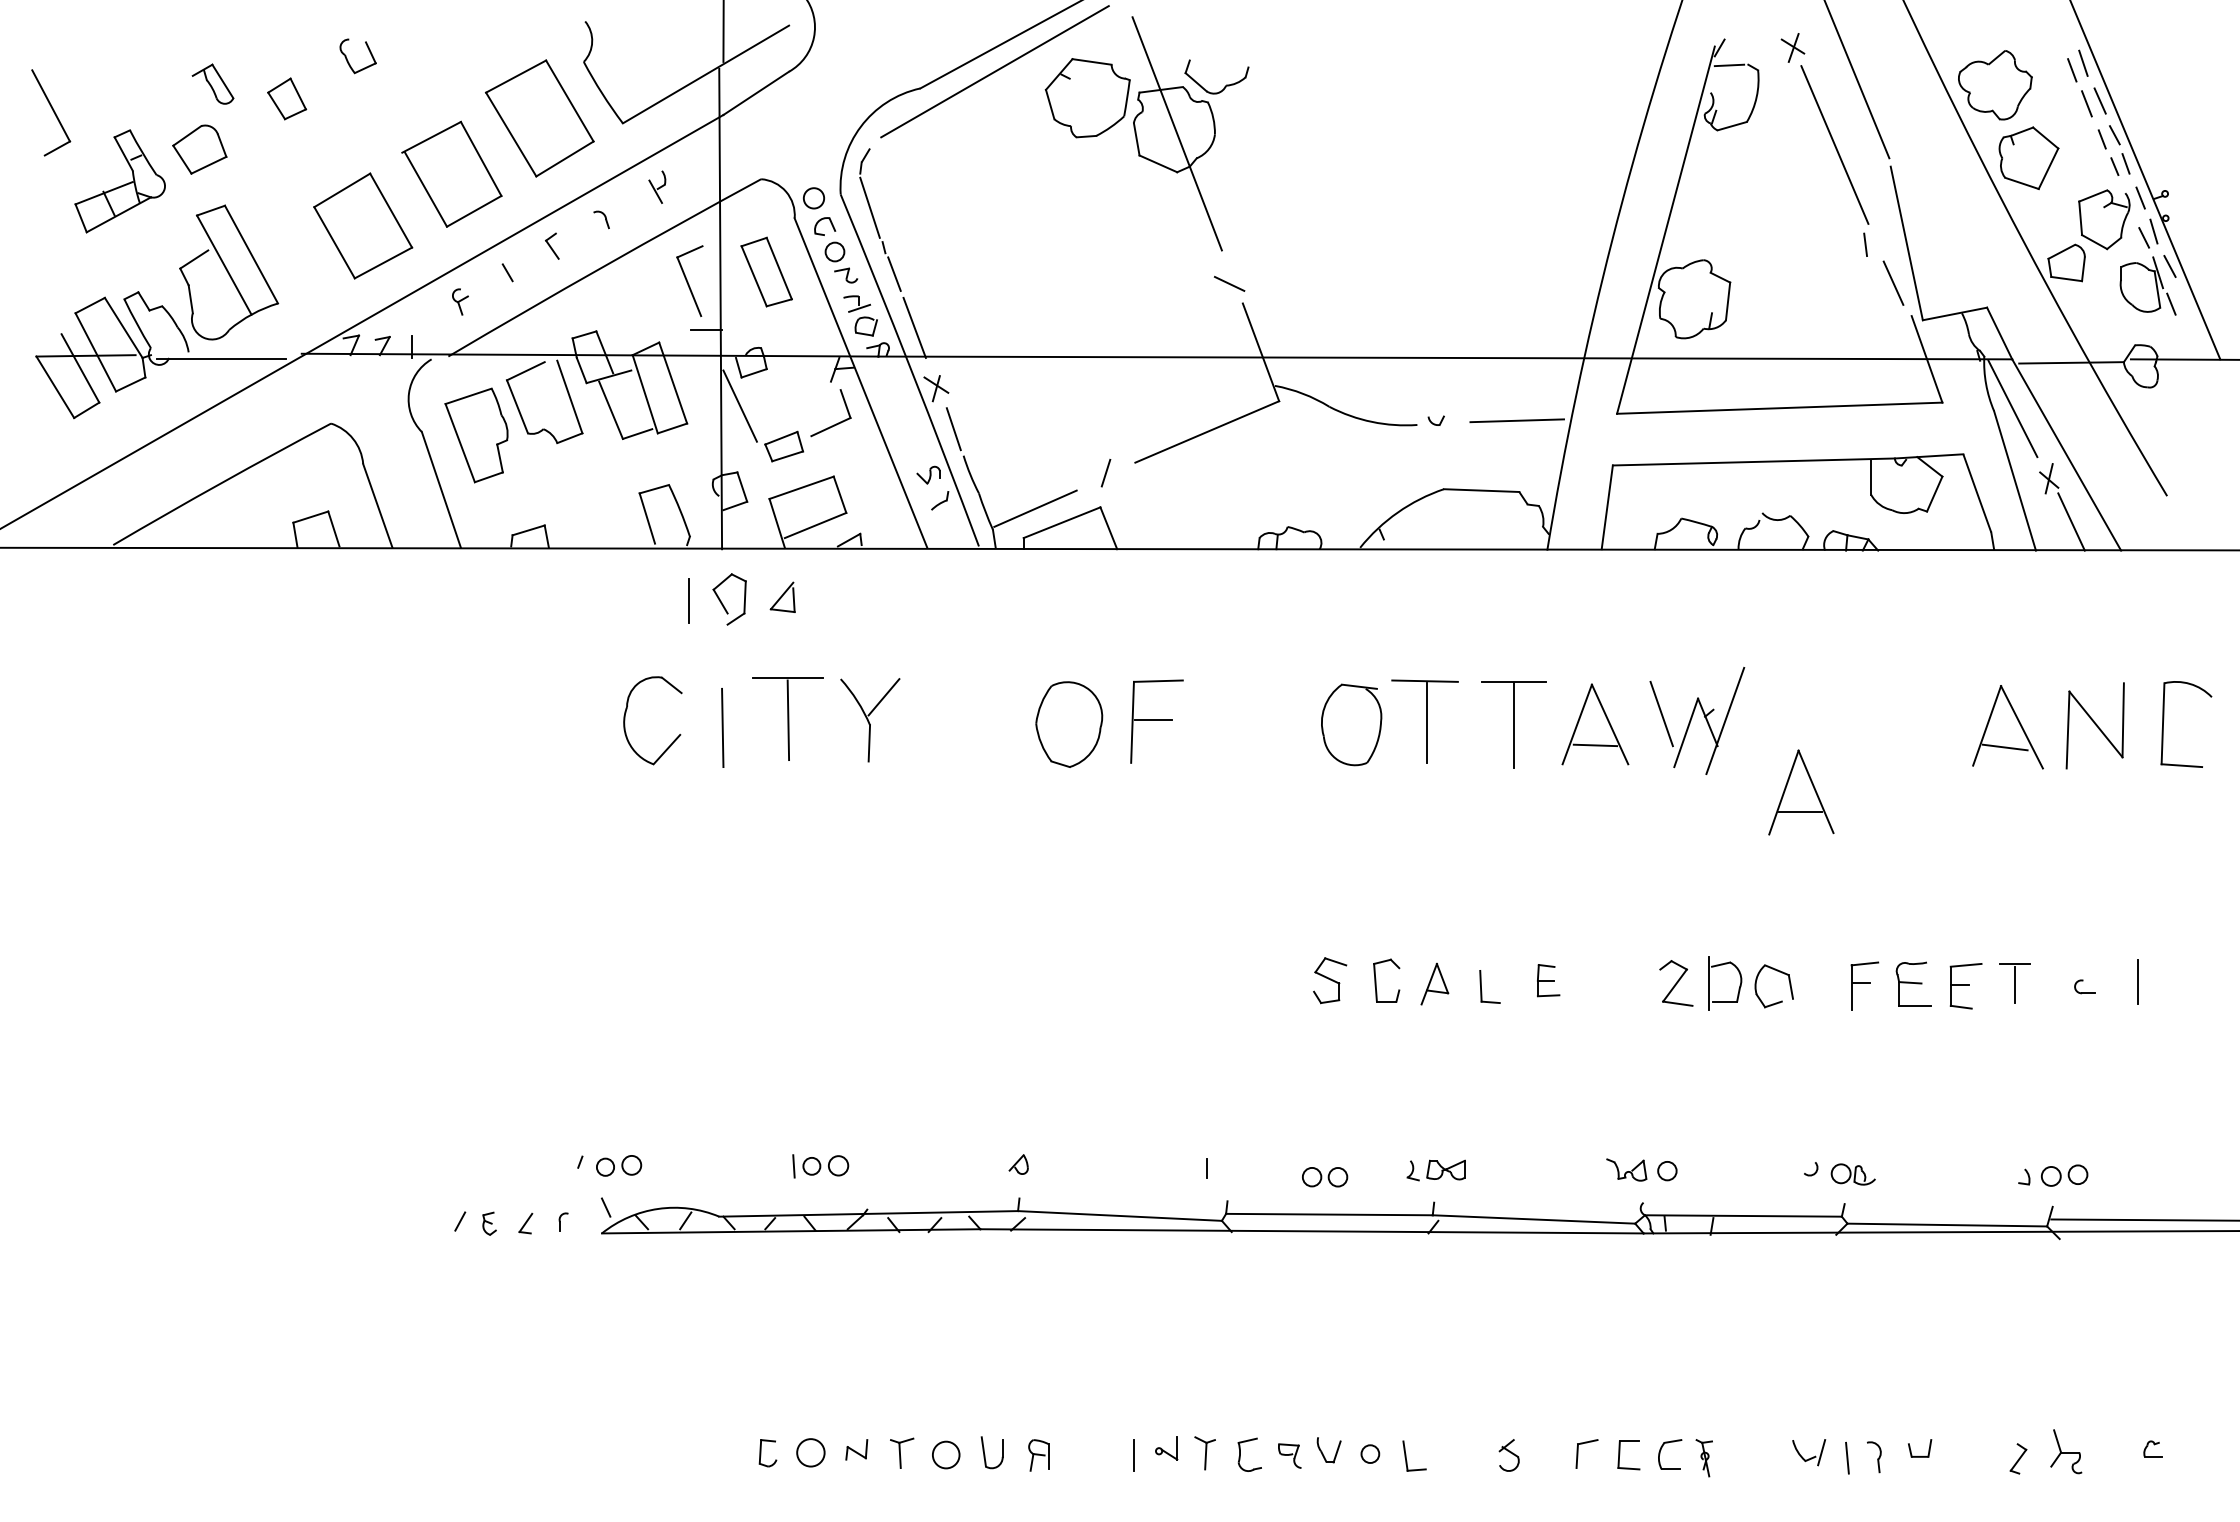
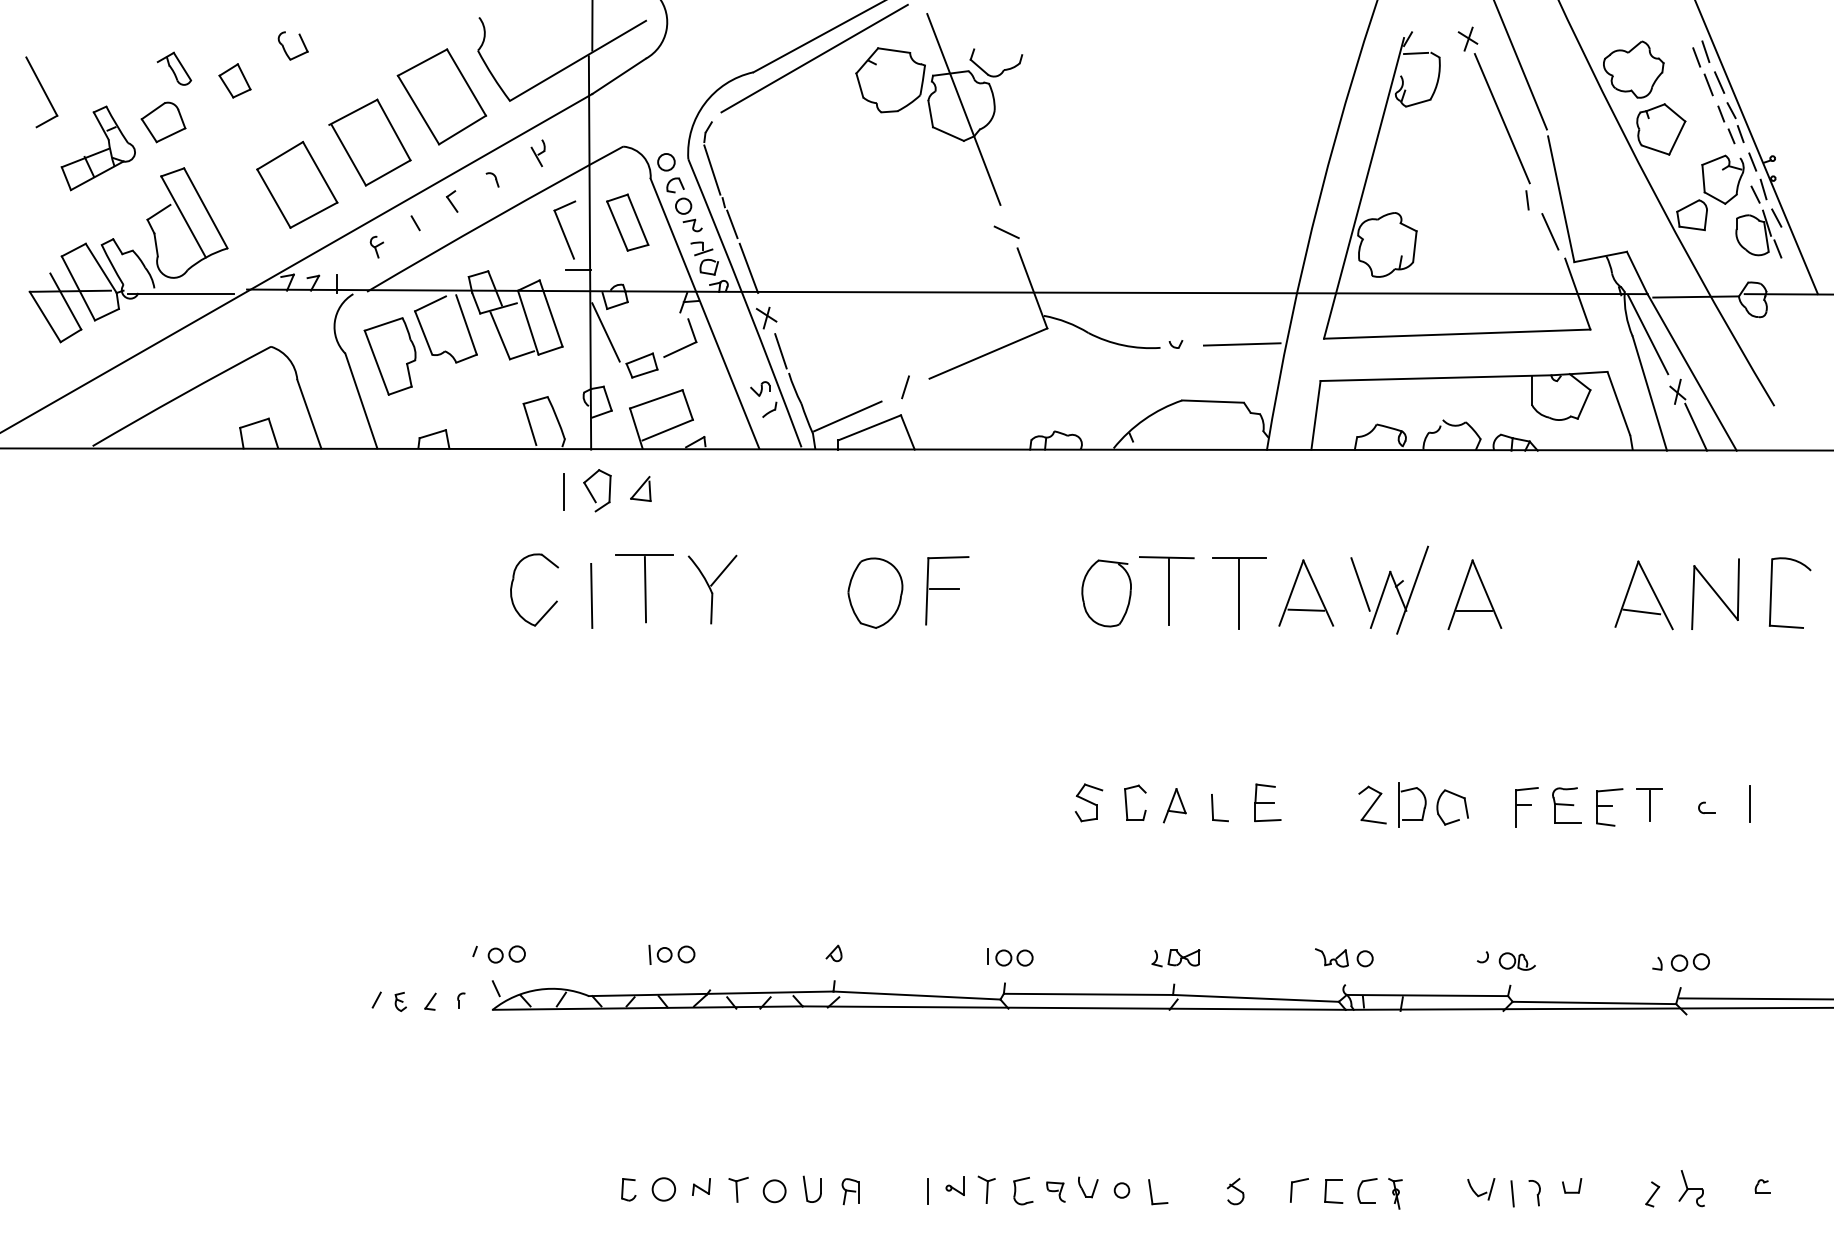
part: (1801, 792) -> (1475, 594), moved
part: (1548, 980) -> (1267, 802), size x1.43
part: (1325, 1177) -> (1014, 958), moved

